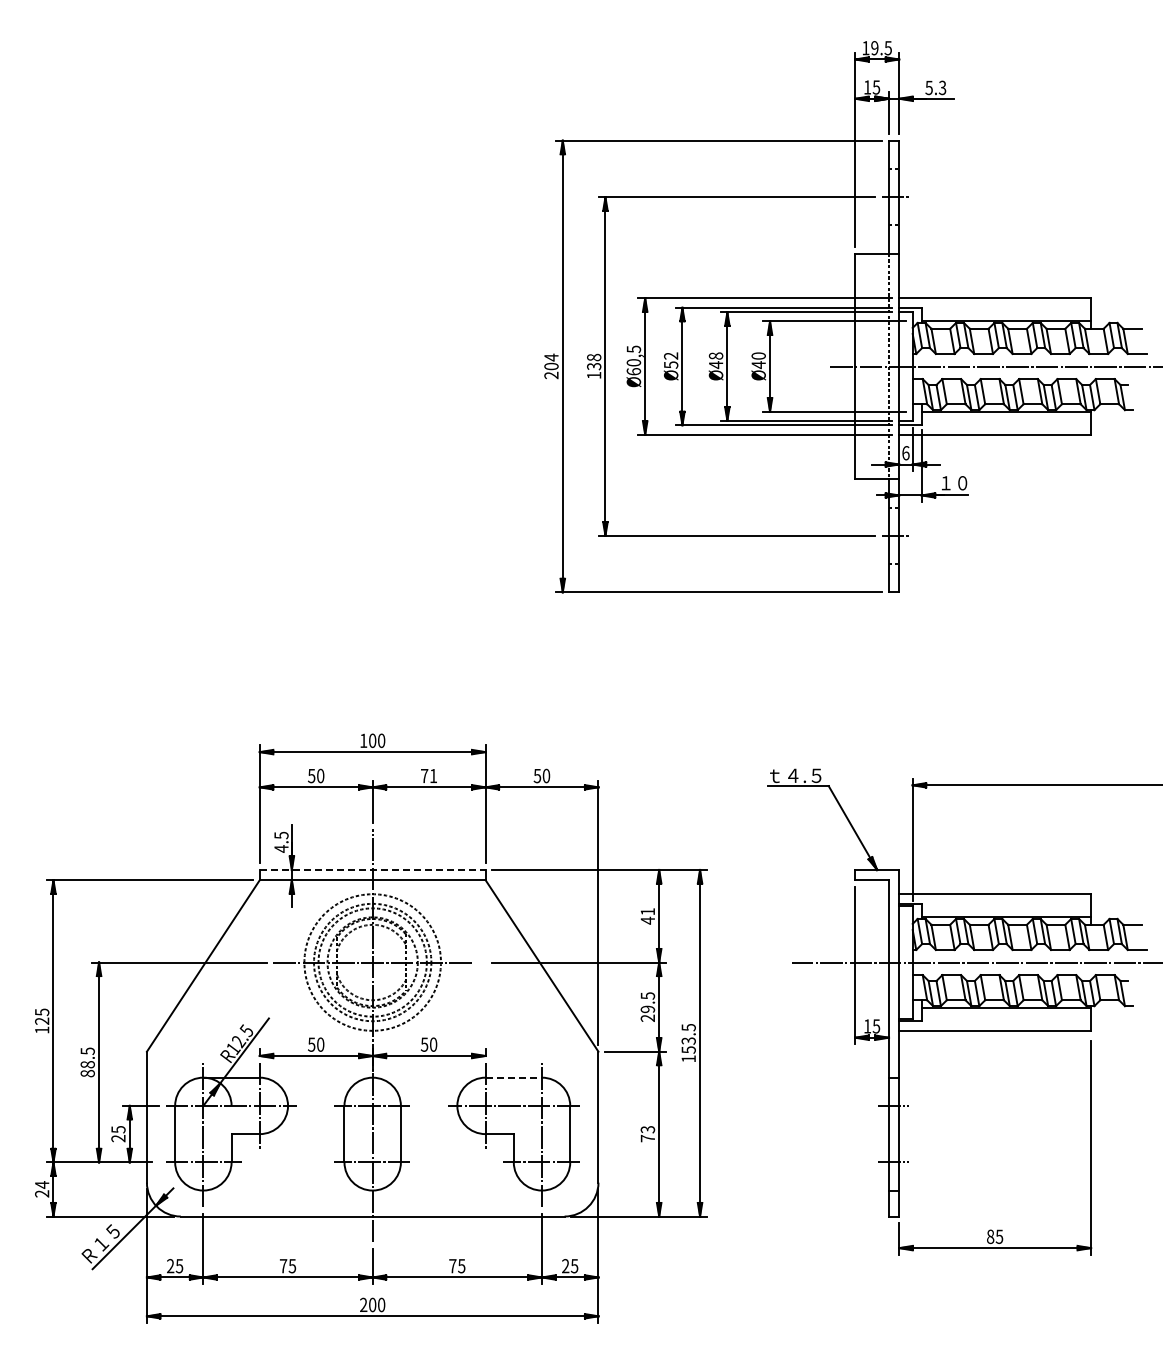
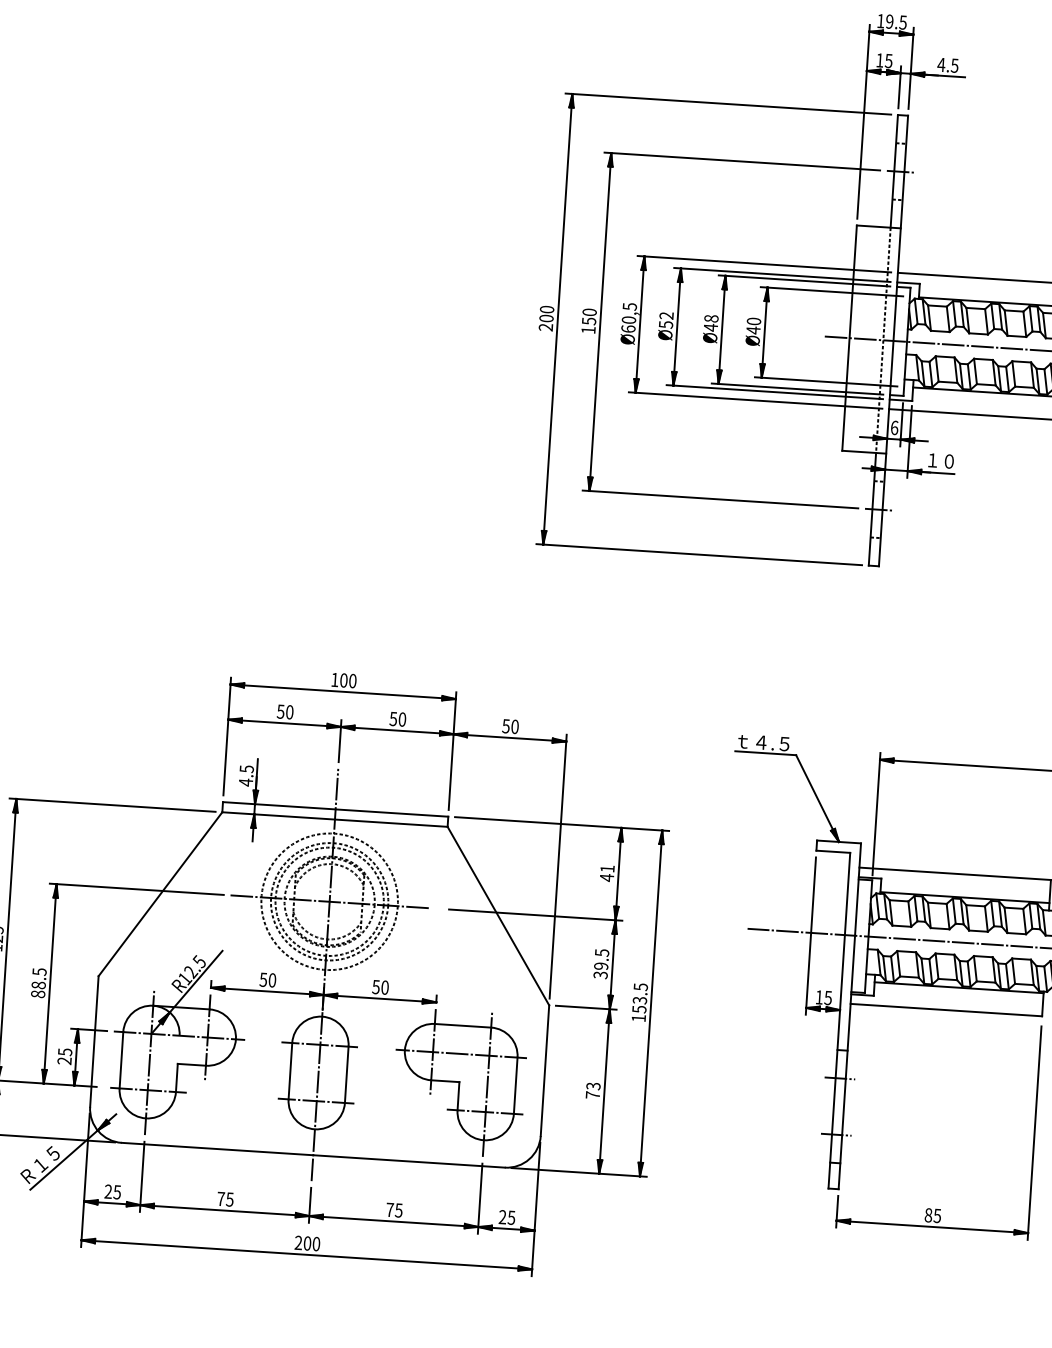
text: (935, 87) -> (947, 64), 5.3 -> 4.5
text: (551, 357) -> (547, 309), 204 -> 200
text: (594, 361) -> (589, 316), 138 -> 150
text: (428, 775) -> (397, 718), 71 -> 50
line: (372, 869) -> (335, 808), dashed -> solid
text: (648, 1018) -> (601, 975), 29.5 -> 39.5
line: (514, 1077) -> (463, 1025), dashed -> solid

